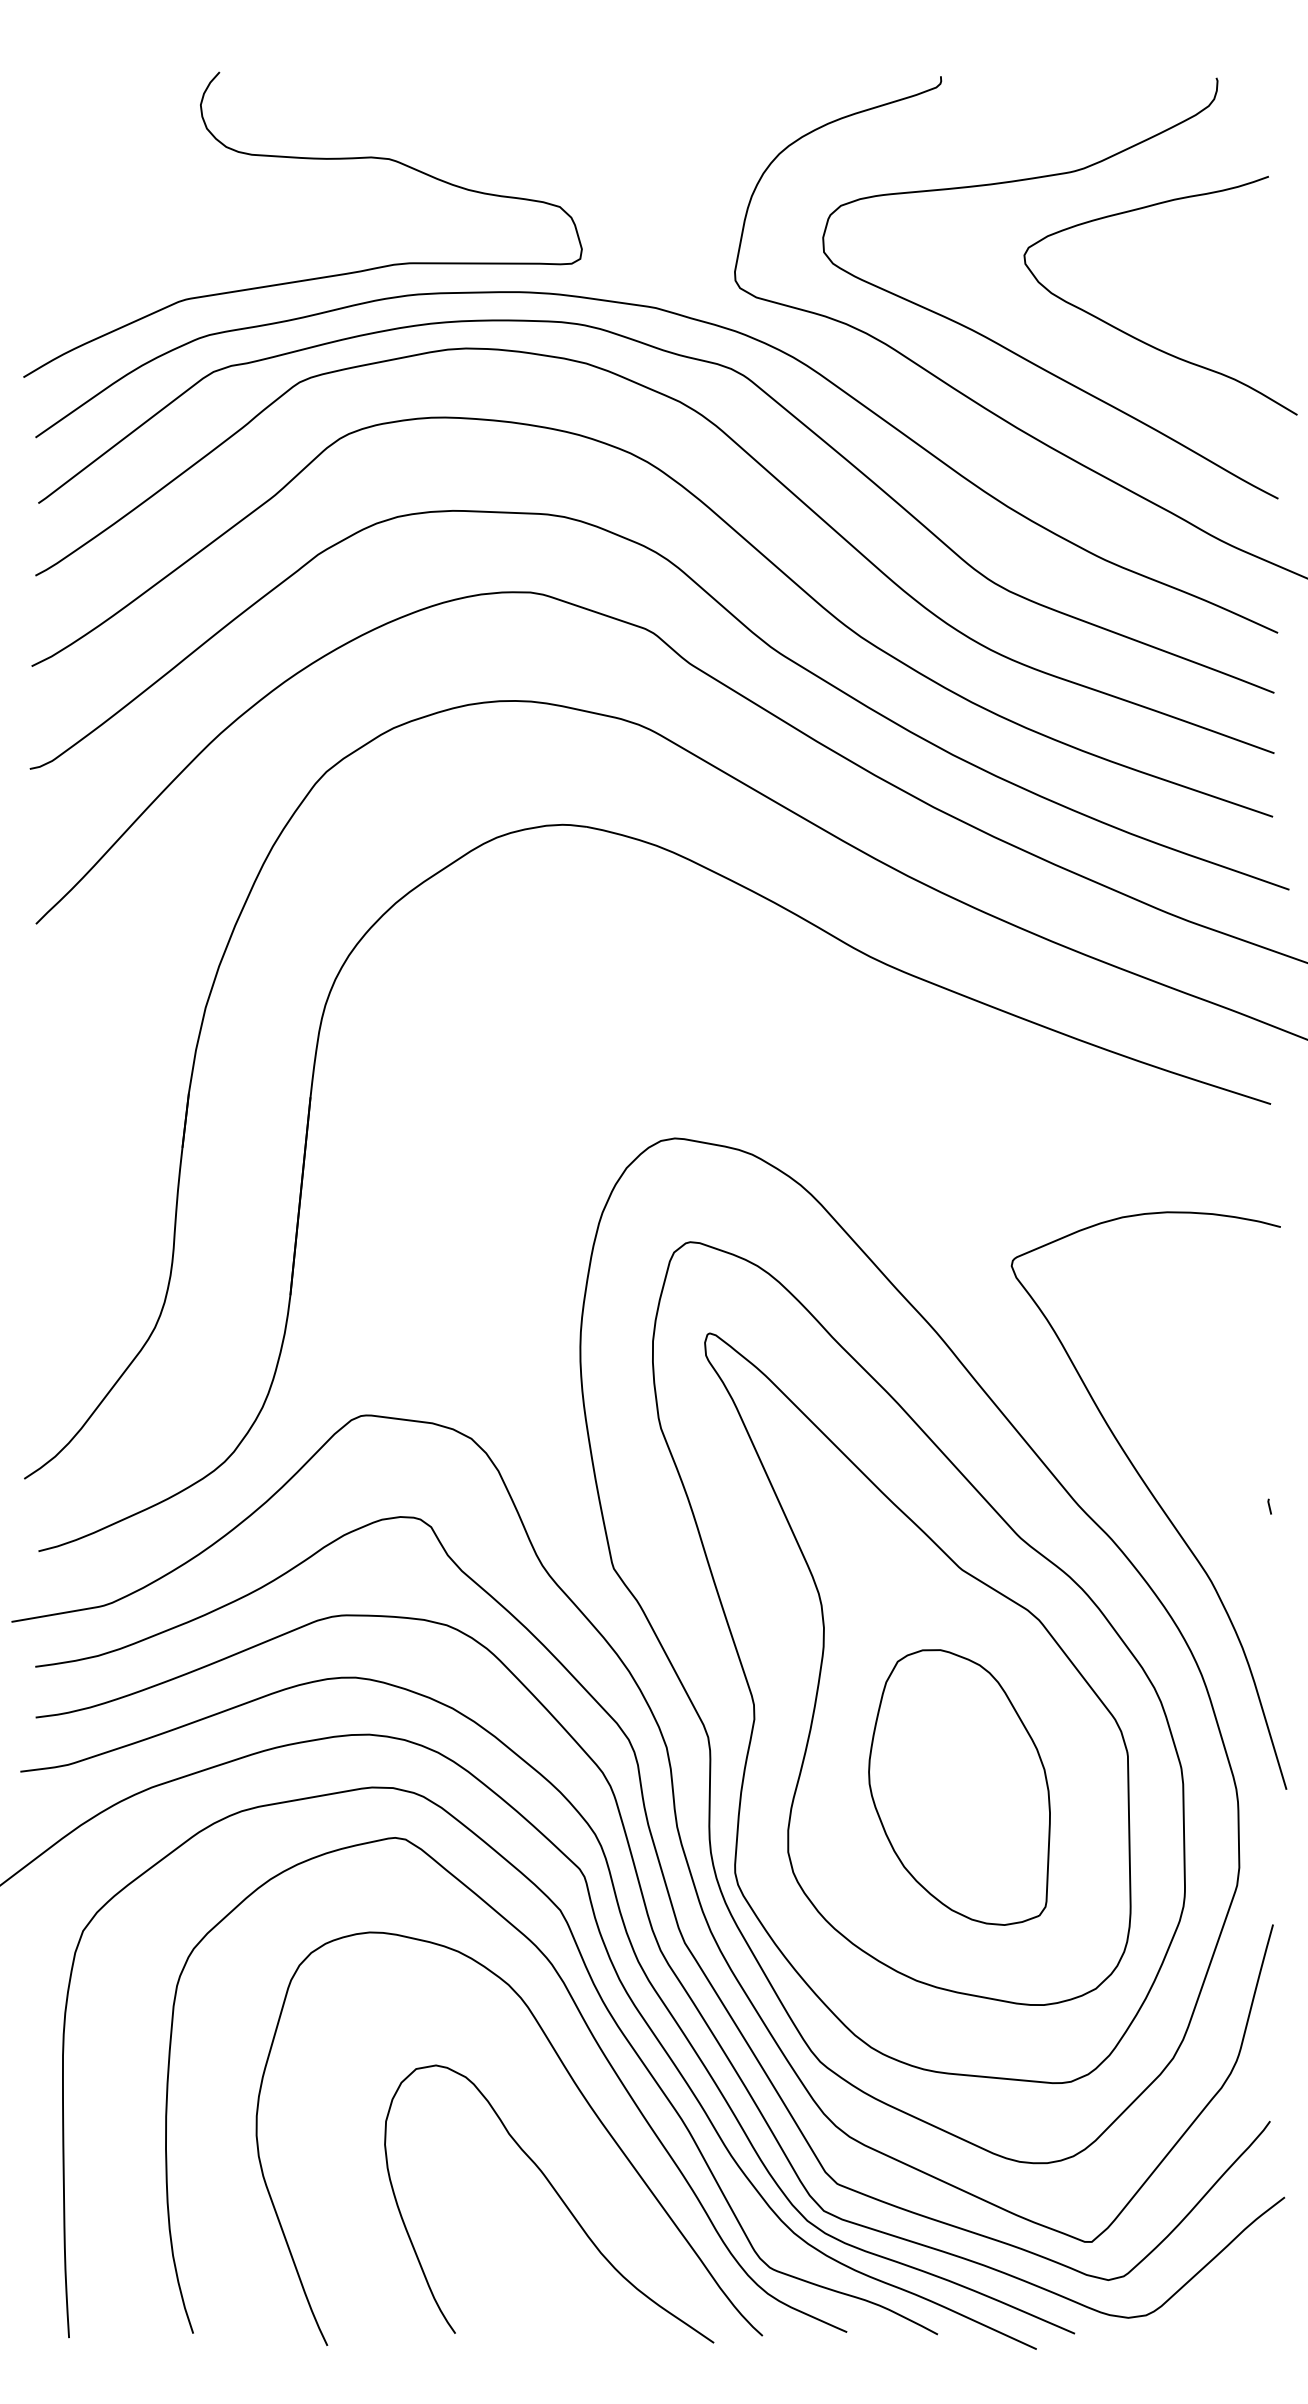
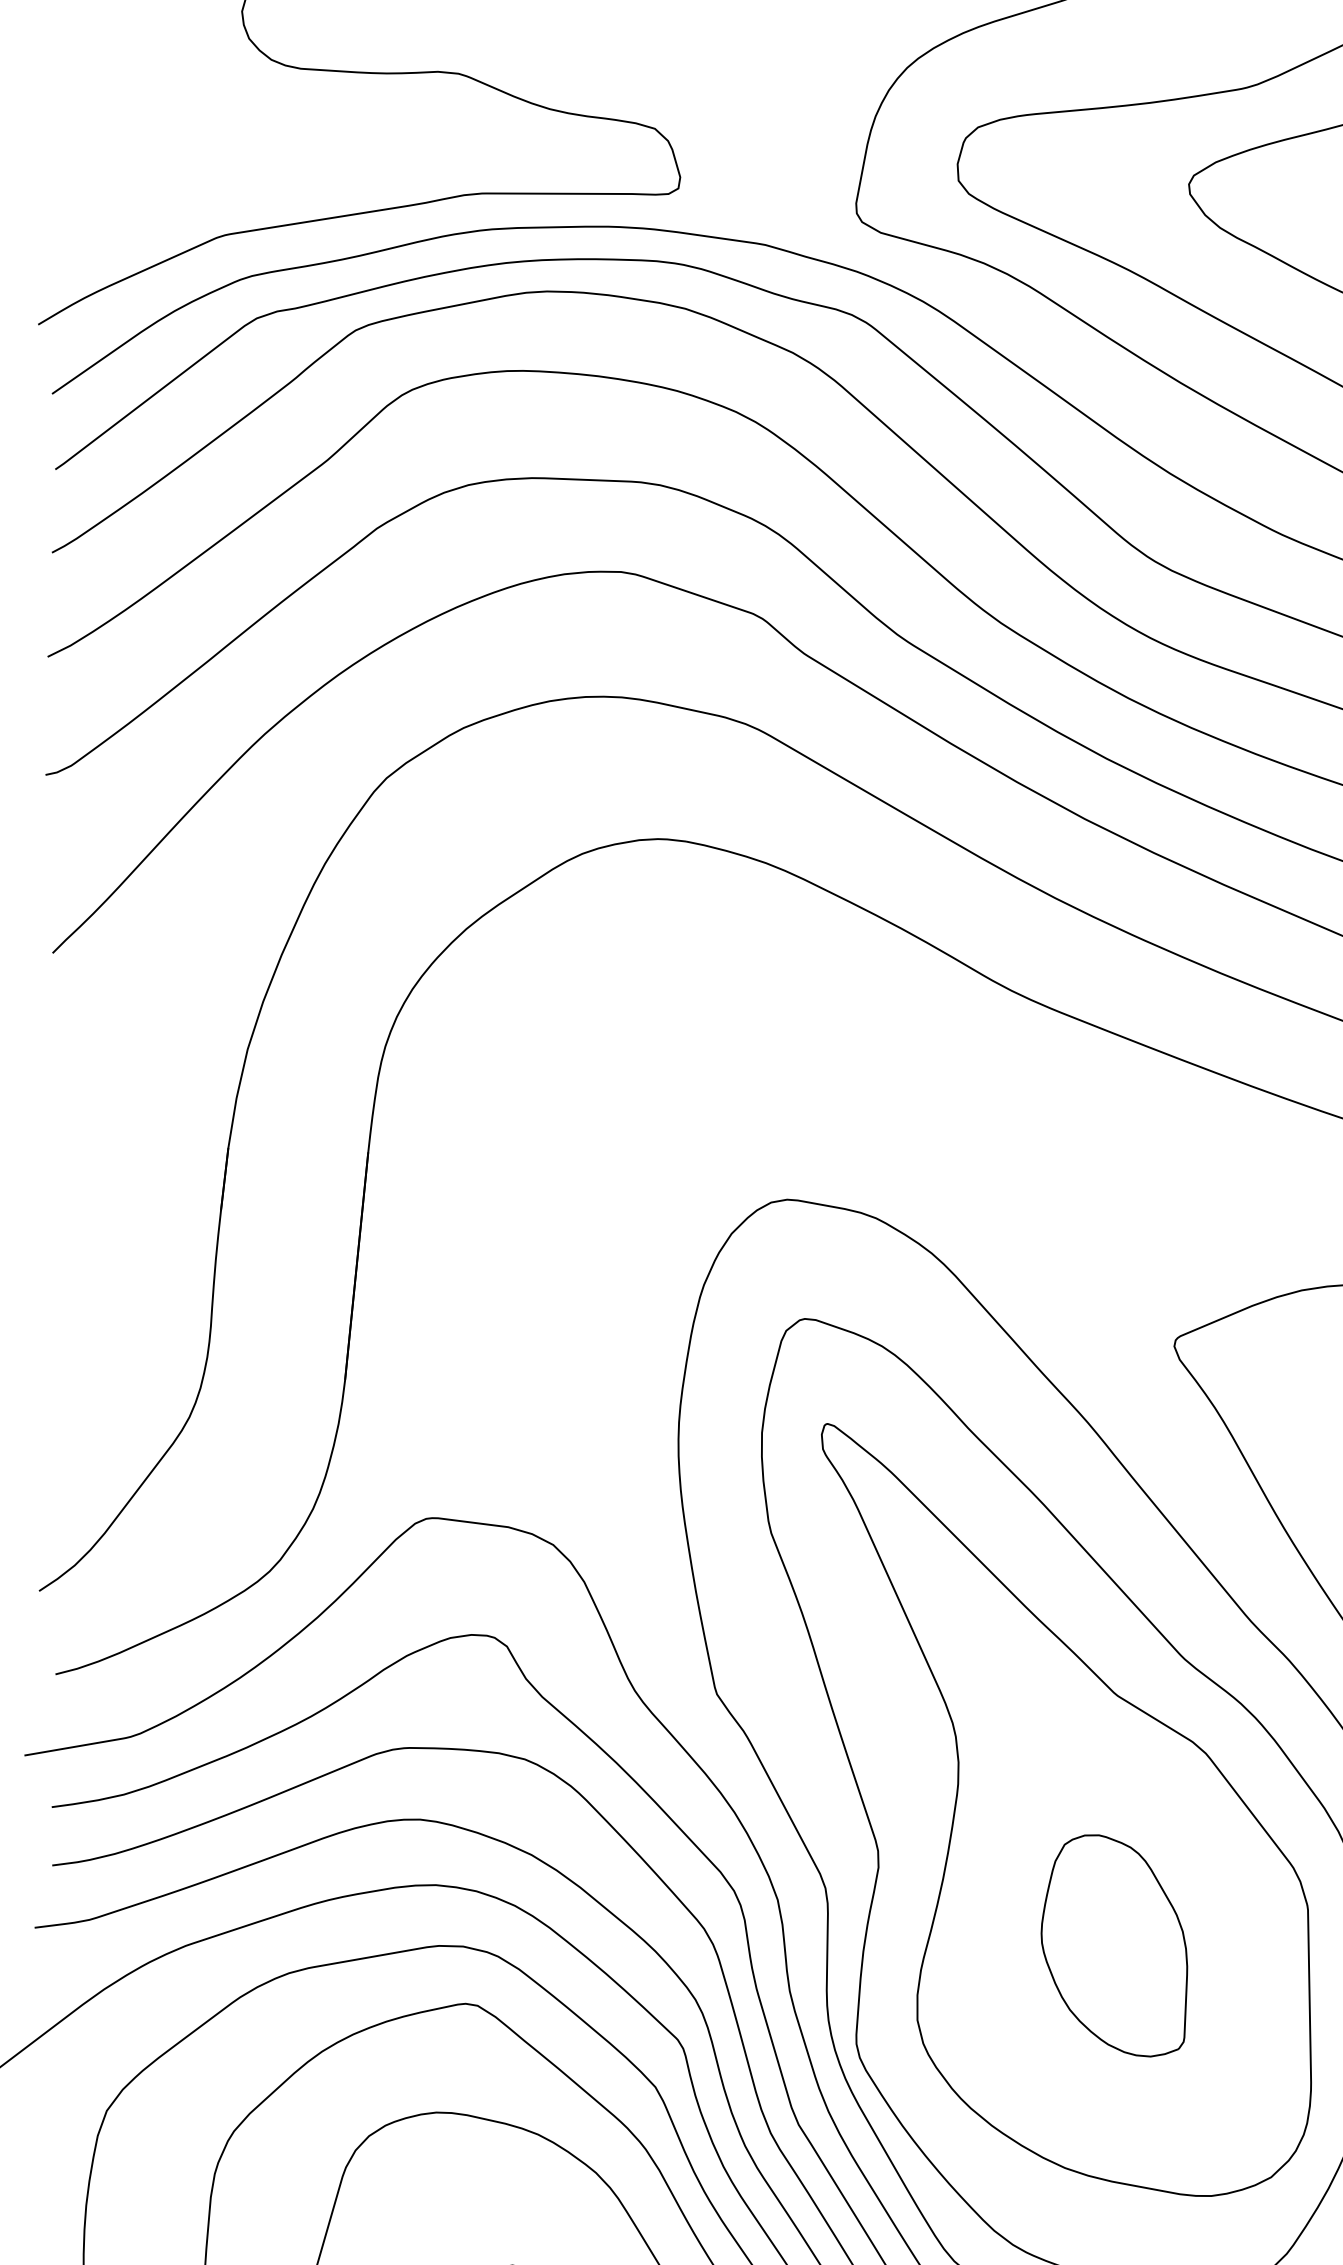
part: (959, 1787) -> (1114, 1945), size x0.7

